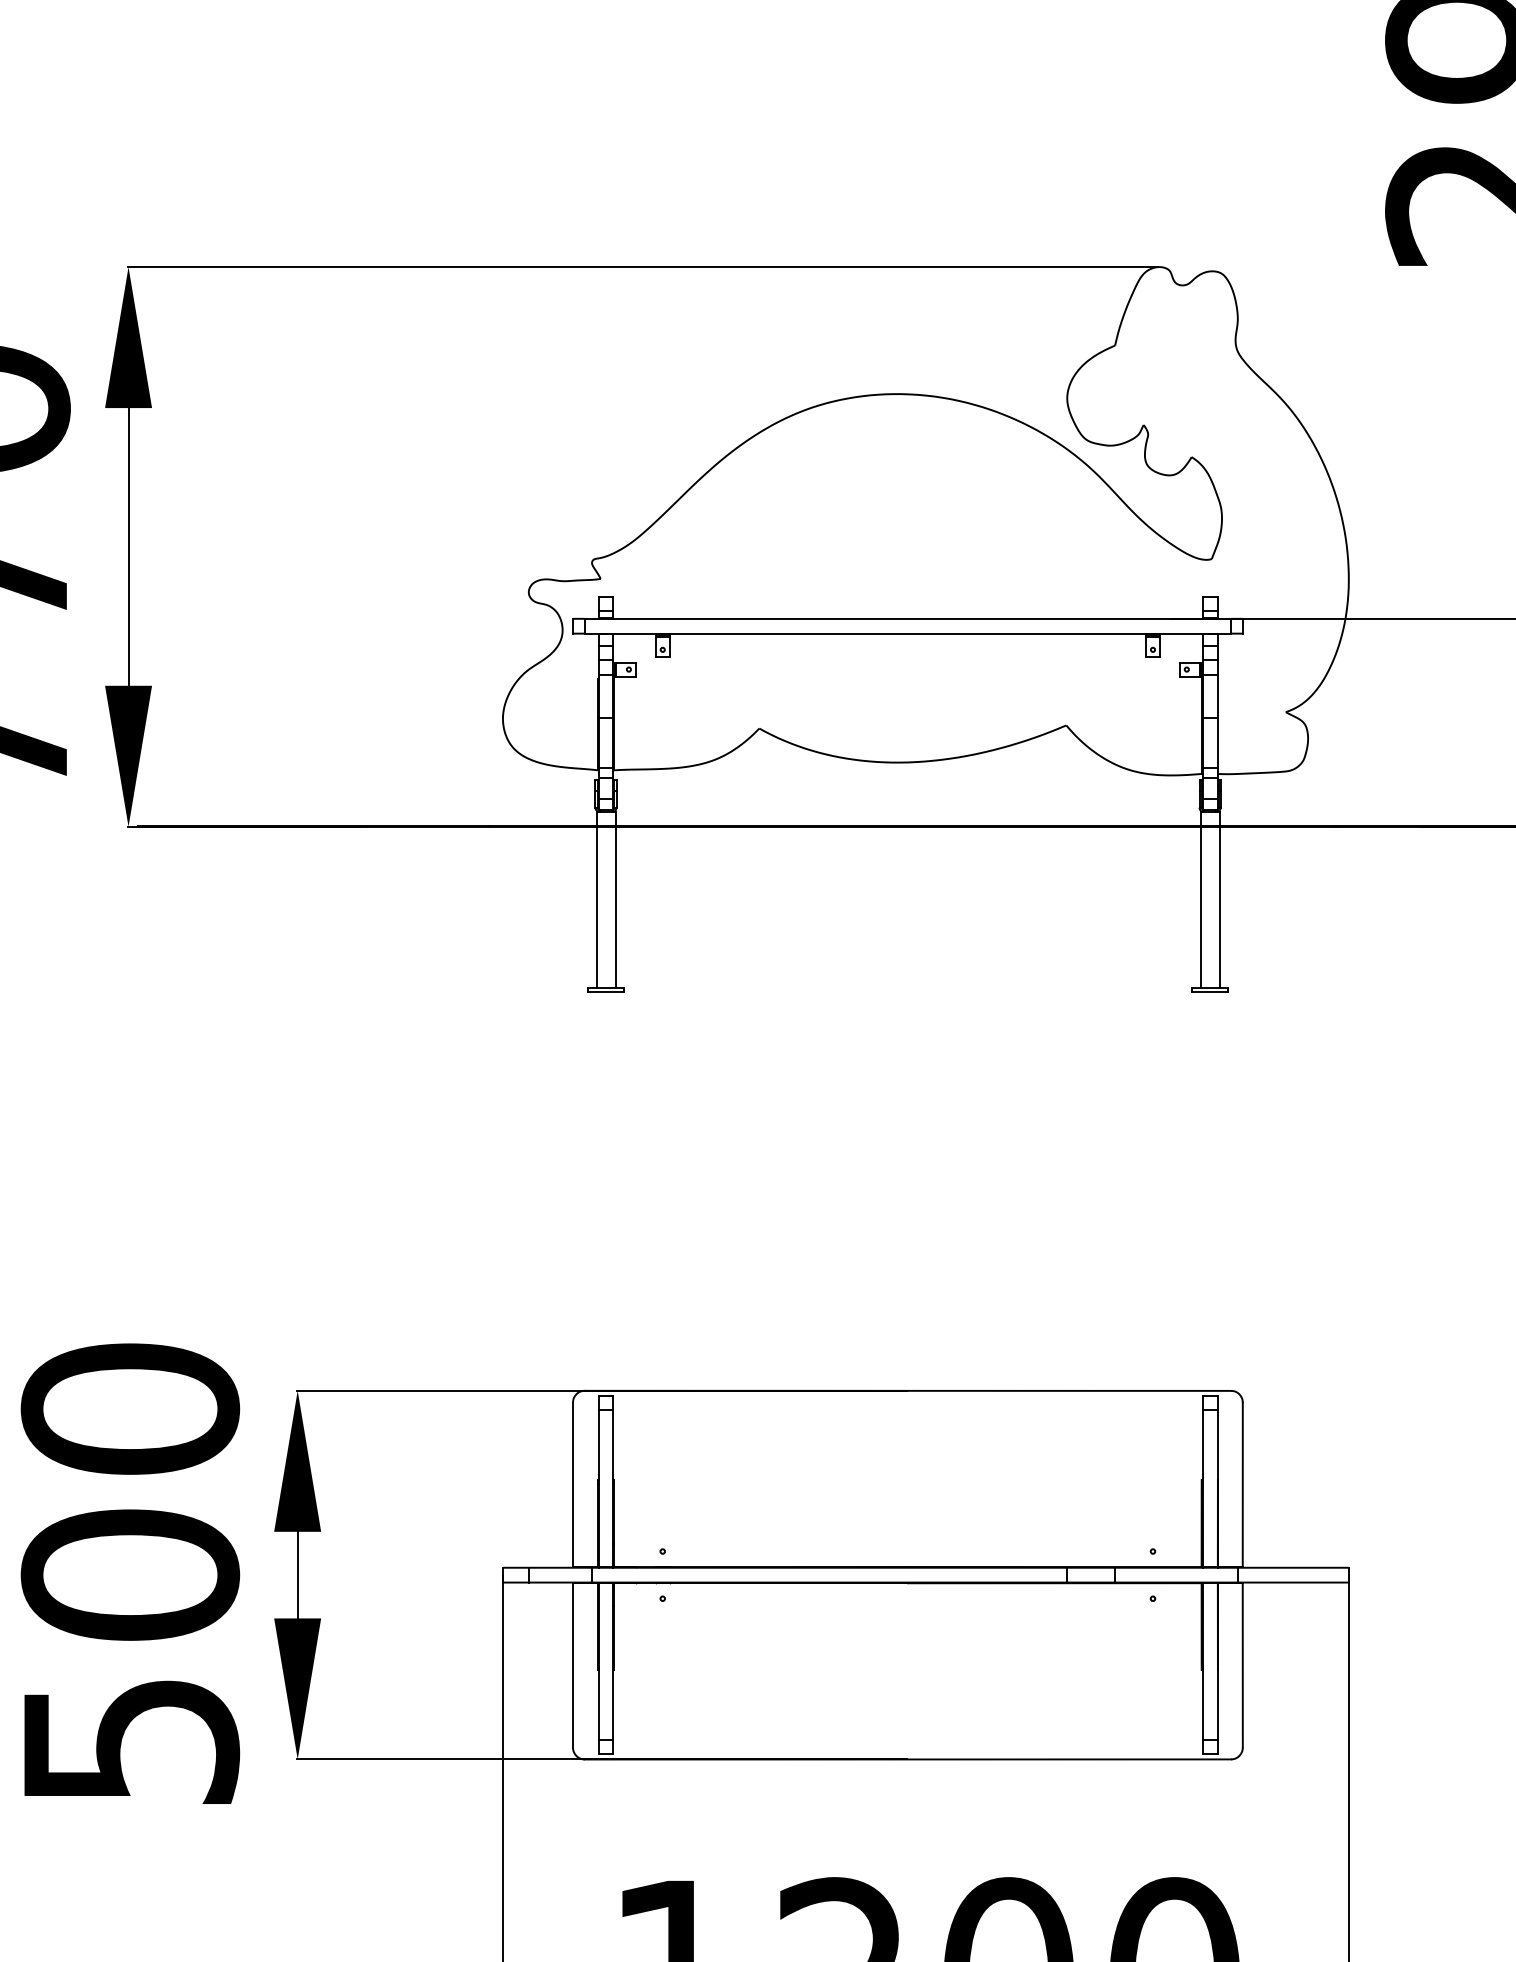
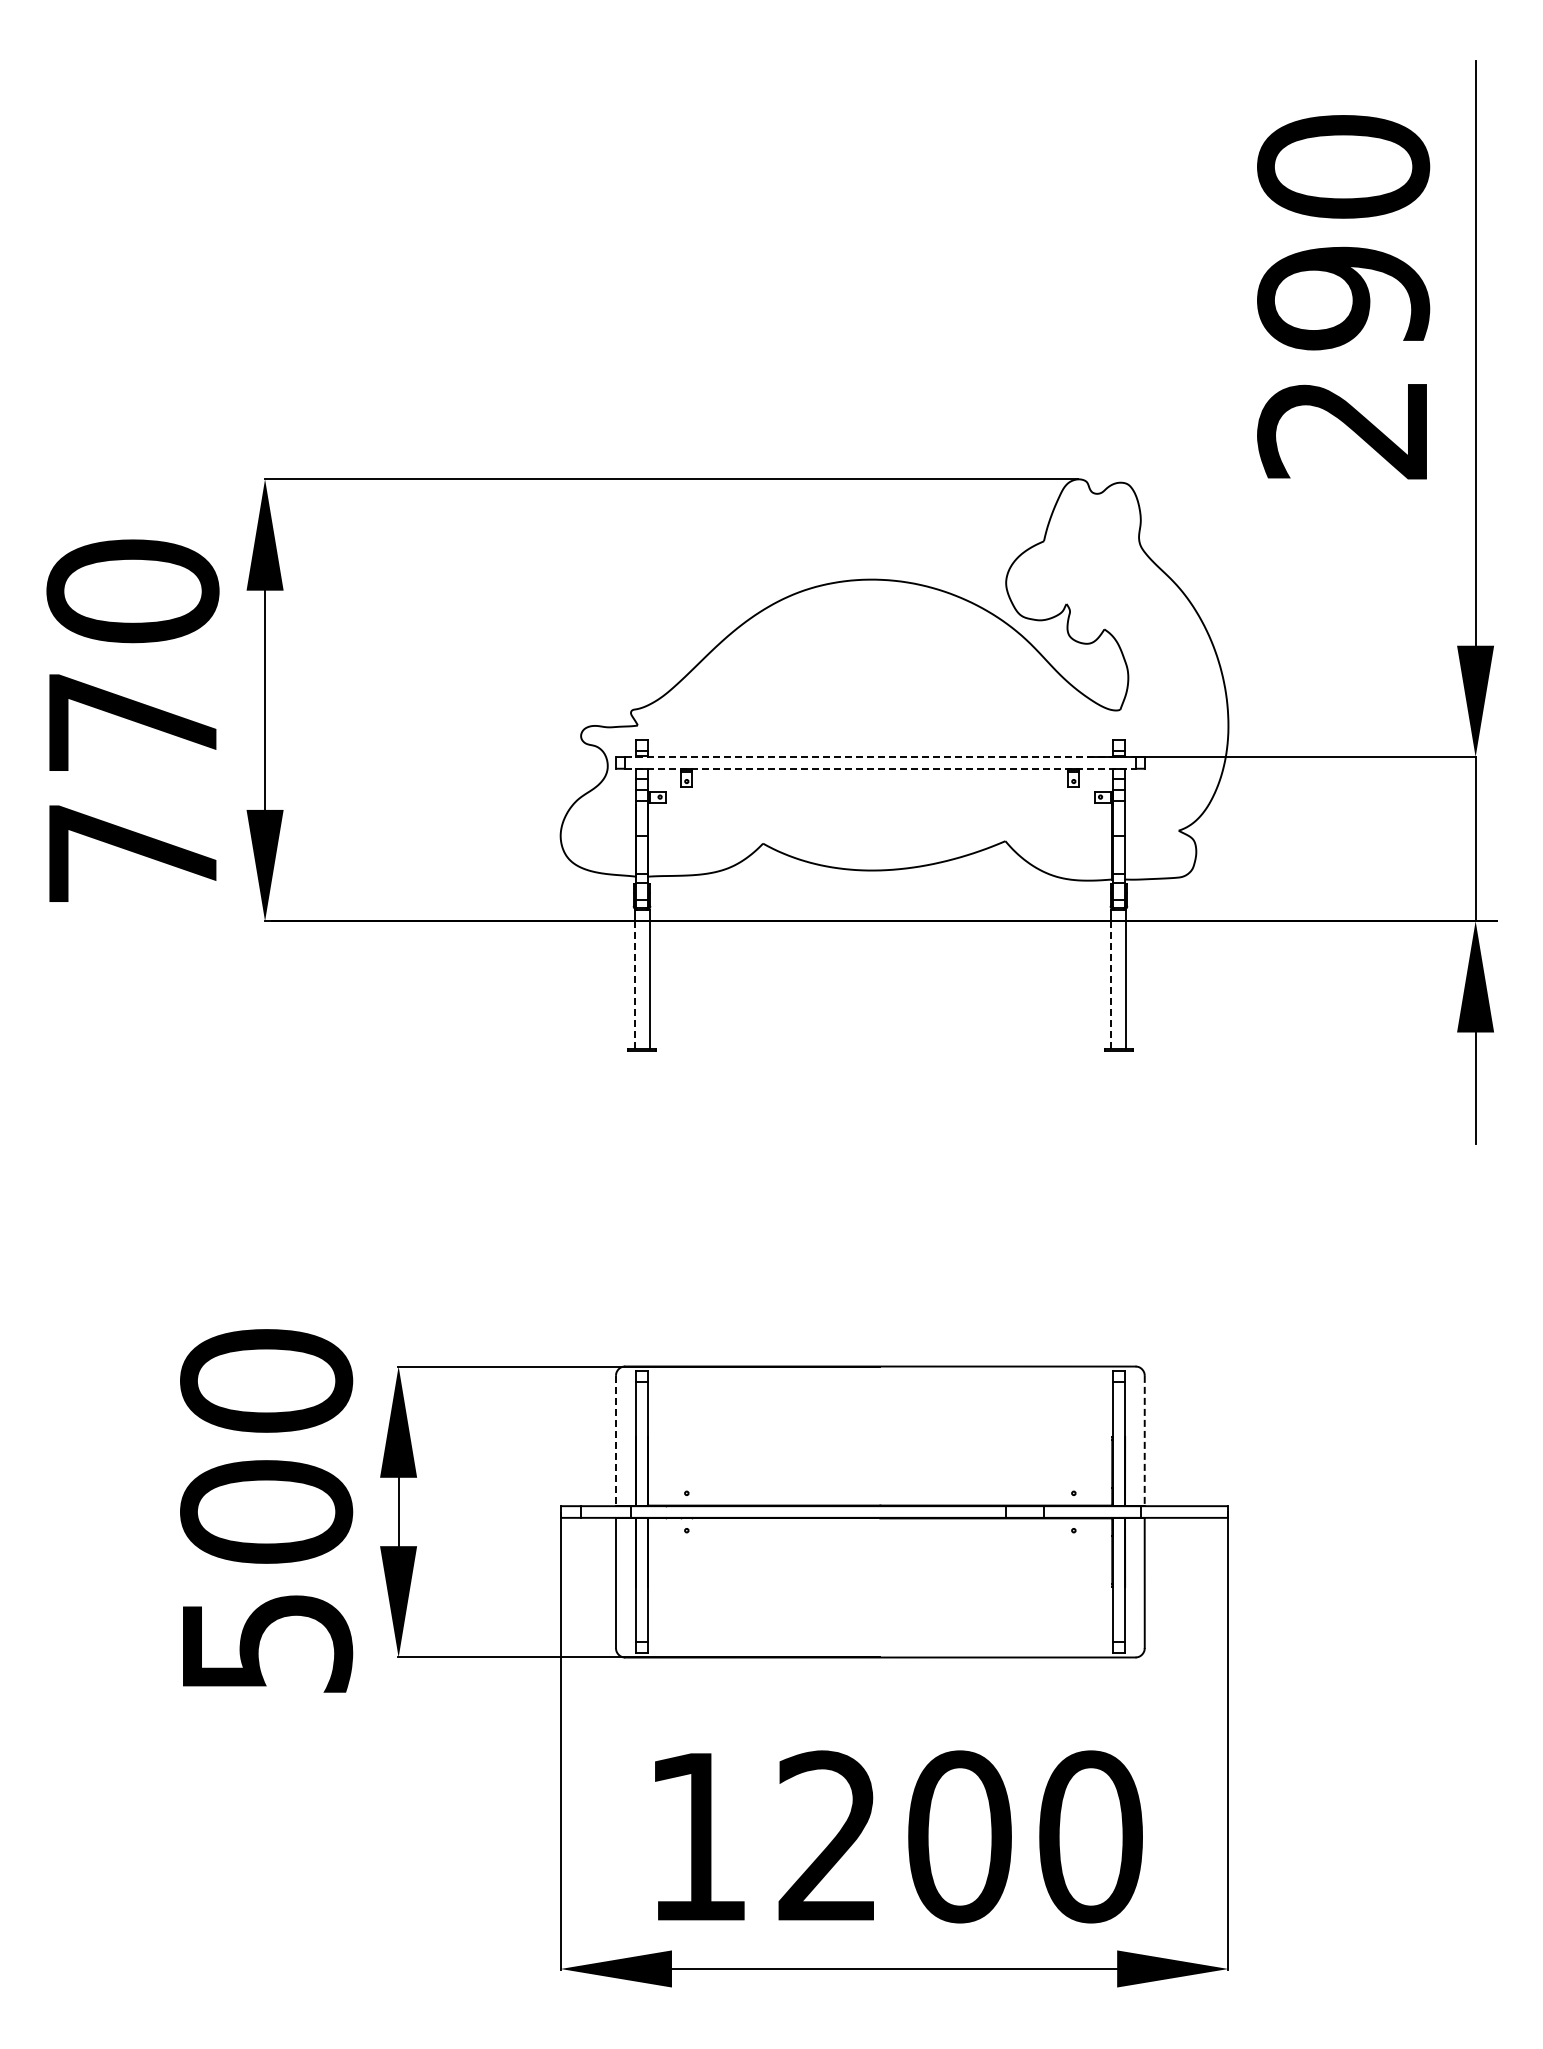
line: (908, 619) -> (880, 757), solid -> dashed
line: (908, 633) -> (880, 768), solid -> dashed
line: (596, 906) -> (634, 984), solid -> dashed
line: (1200, 906) -> (1111, 984), solid -> dashed
line: (572, 1484) -> (615, 1440), solid -> dashed
line: (1242, 1484) -> (1144, 1440), solid -> dashed

